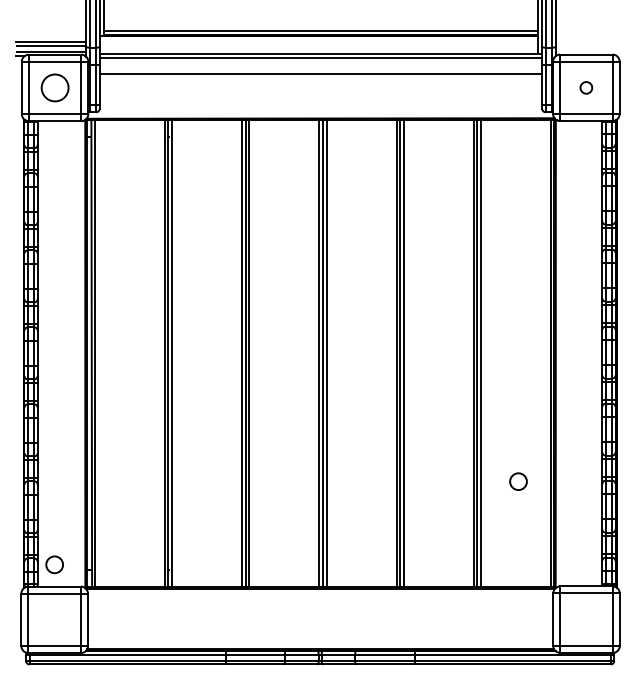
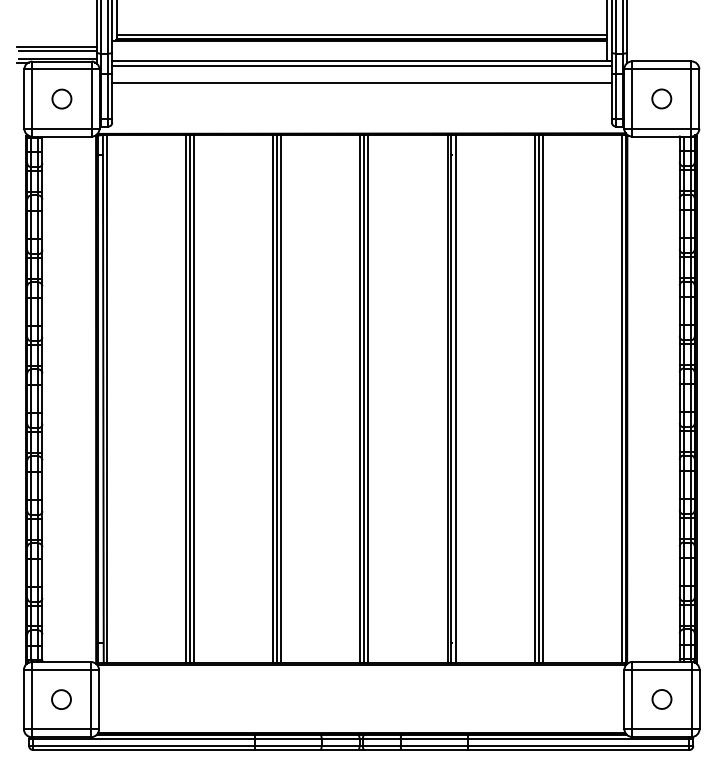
circle: (54, 87) -> (61, 98), size x0.62
circle: (586, 87) -> (661, 98), size x1.43
circle: (518, 481) -> (661, 699), moved
circle: (54, 564) -> (61, 699), moved

